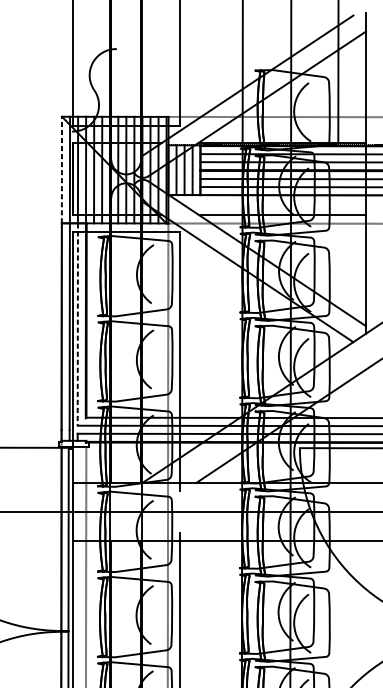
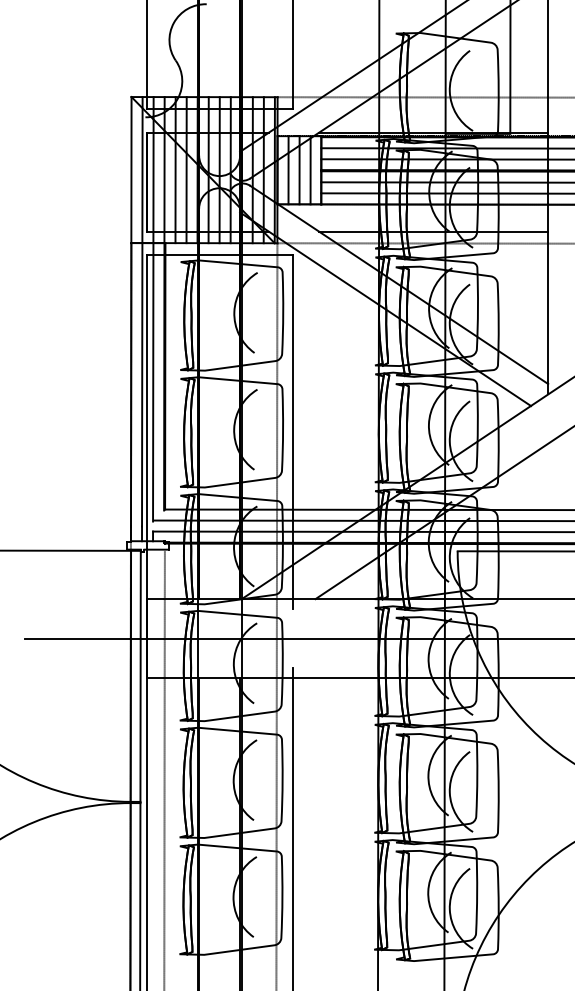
line: (61, 169) -> (131, 169), dashed -> solid
line: (78, 325) -> (153, 382), dashed -> solid

